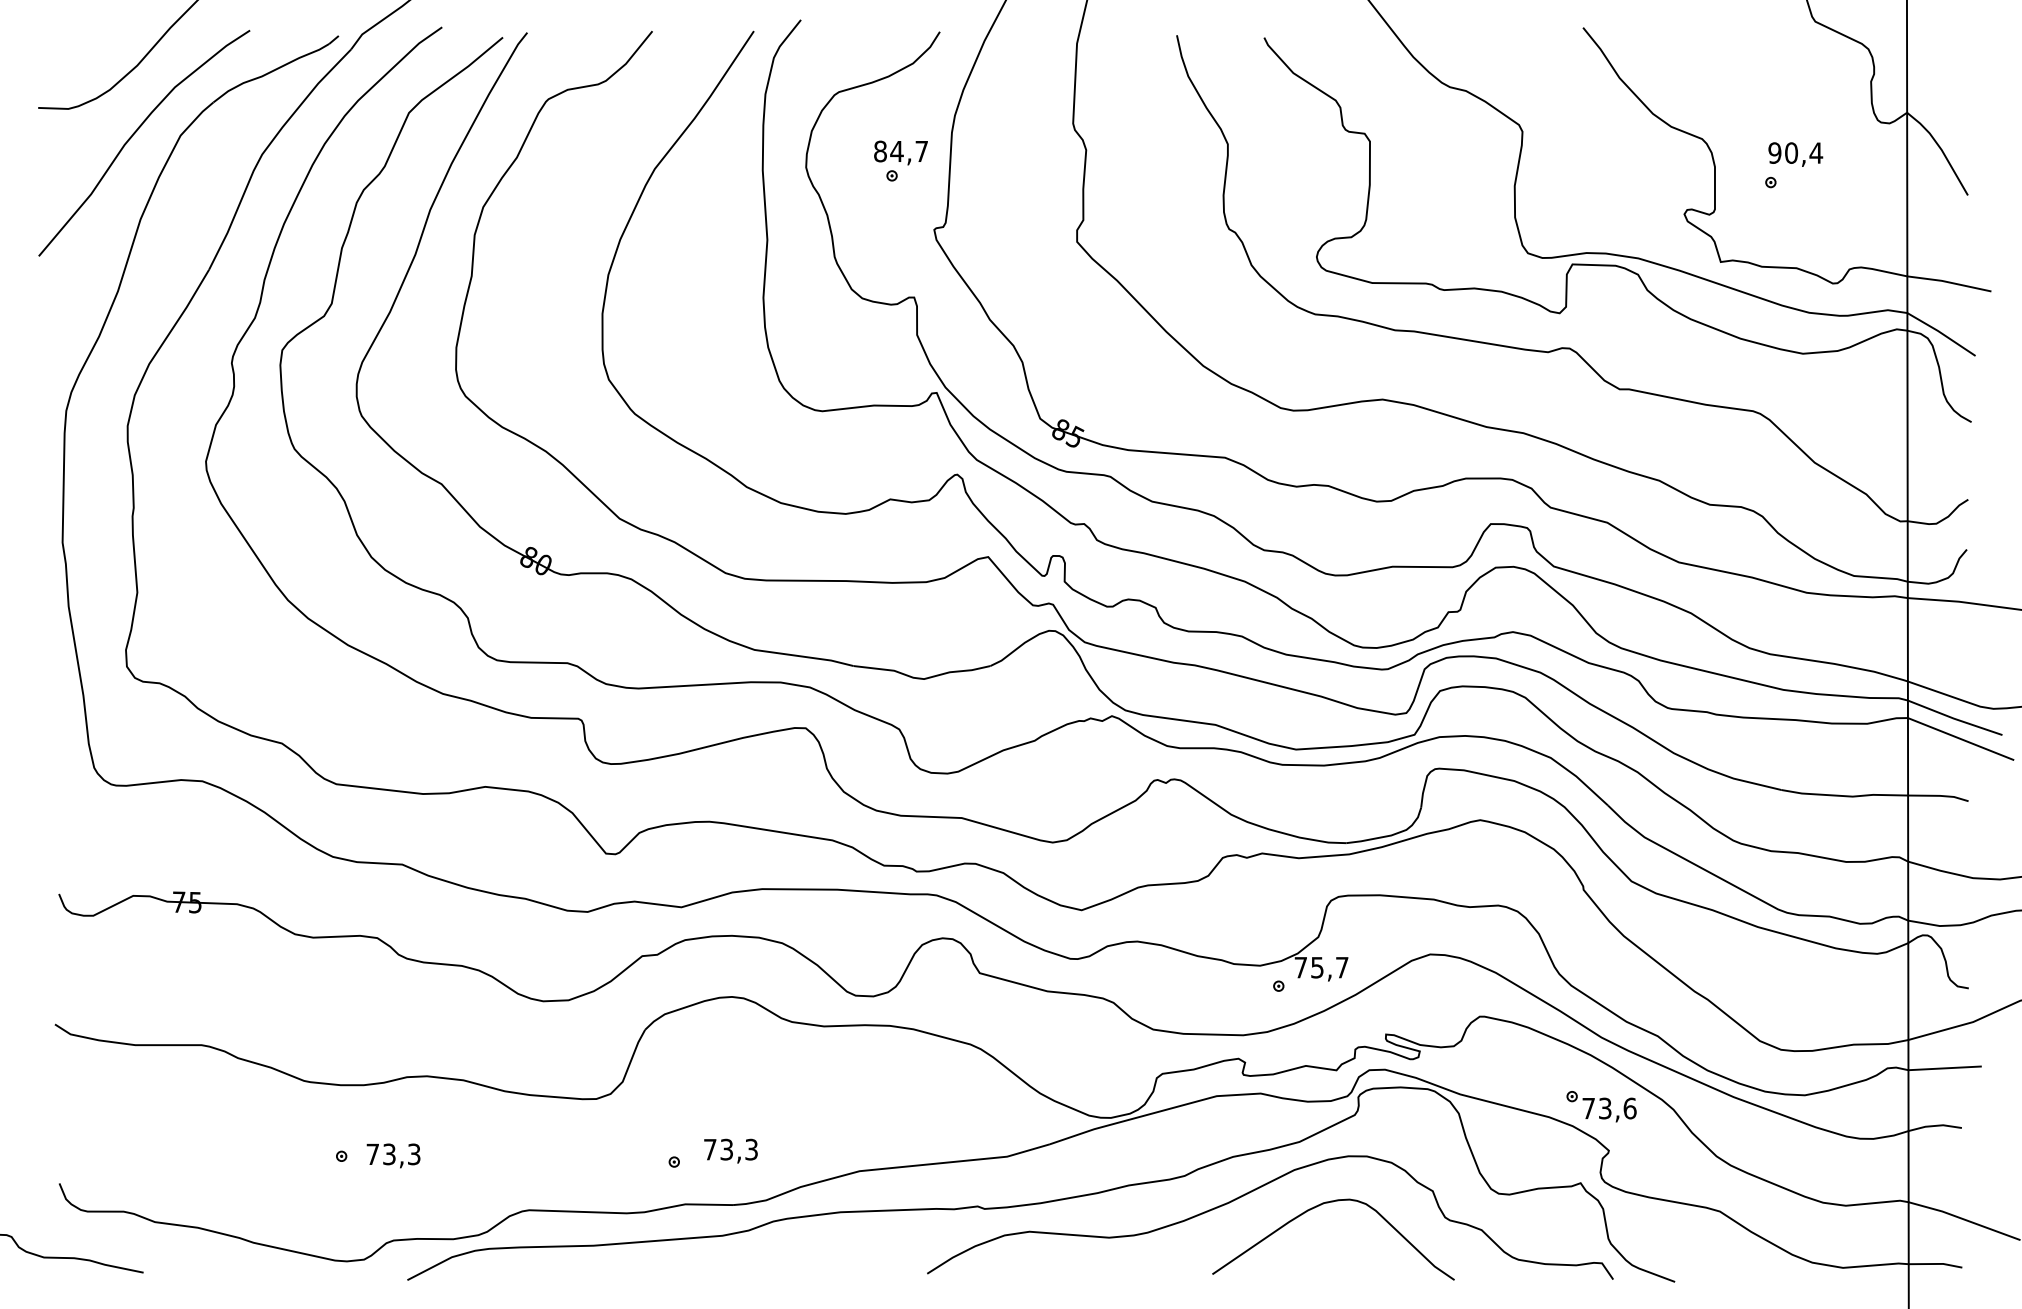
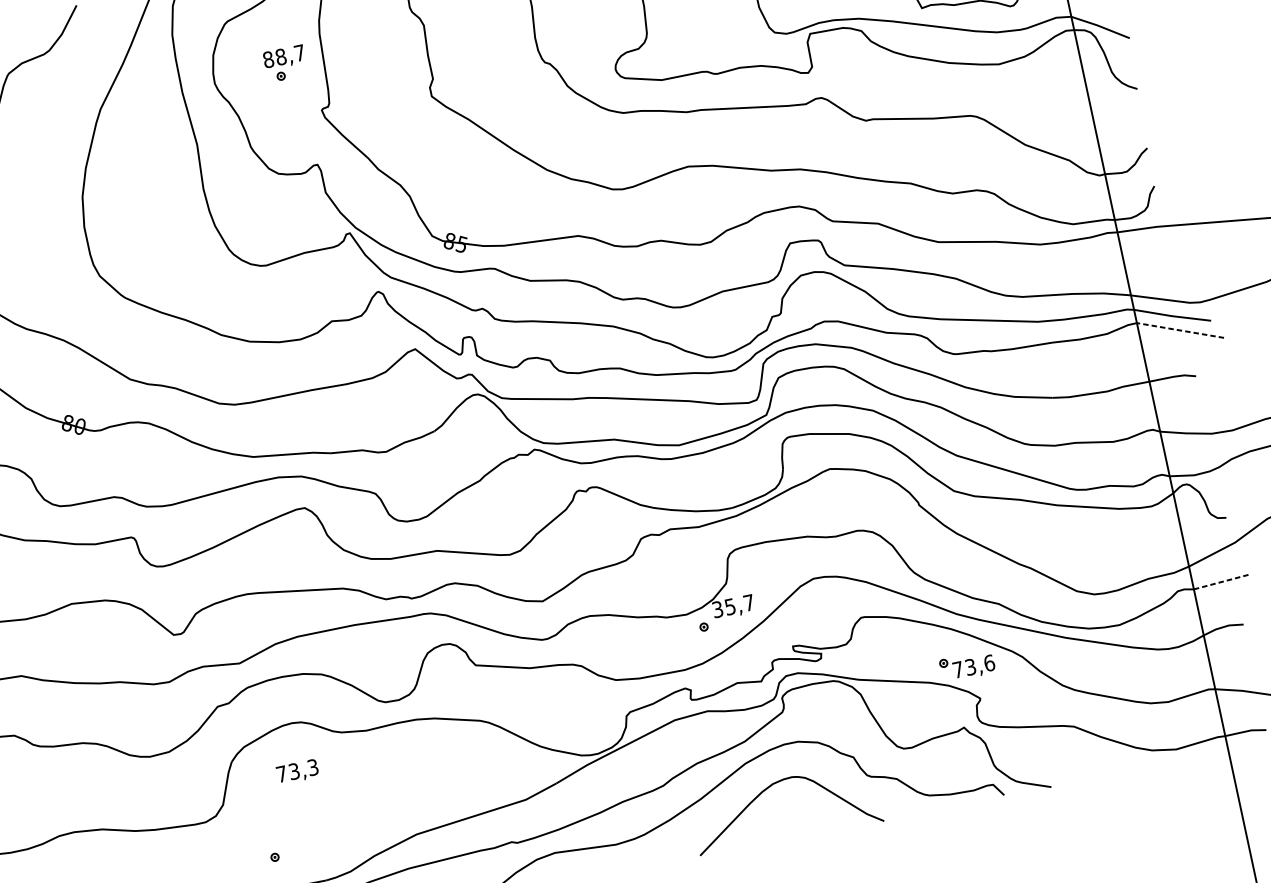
text: (896, 151) -> (280, 57), 84,7 -> 88,7
line: (1960, 738) -> (1179, 330), solid -> dashed
text: (1300, 967) -> (717, 609), 75,7 -> 35,7
line: (1945, 1068) -> (1221, 582), solid -> dashed
text: (730, 1150) -> (297, 771), moved

